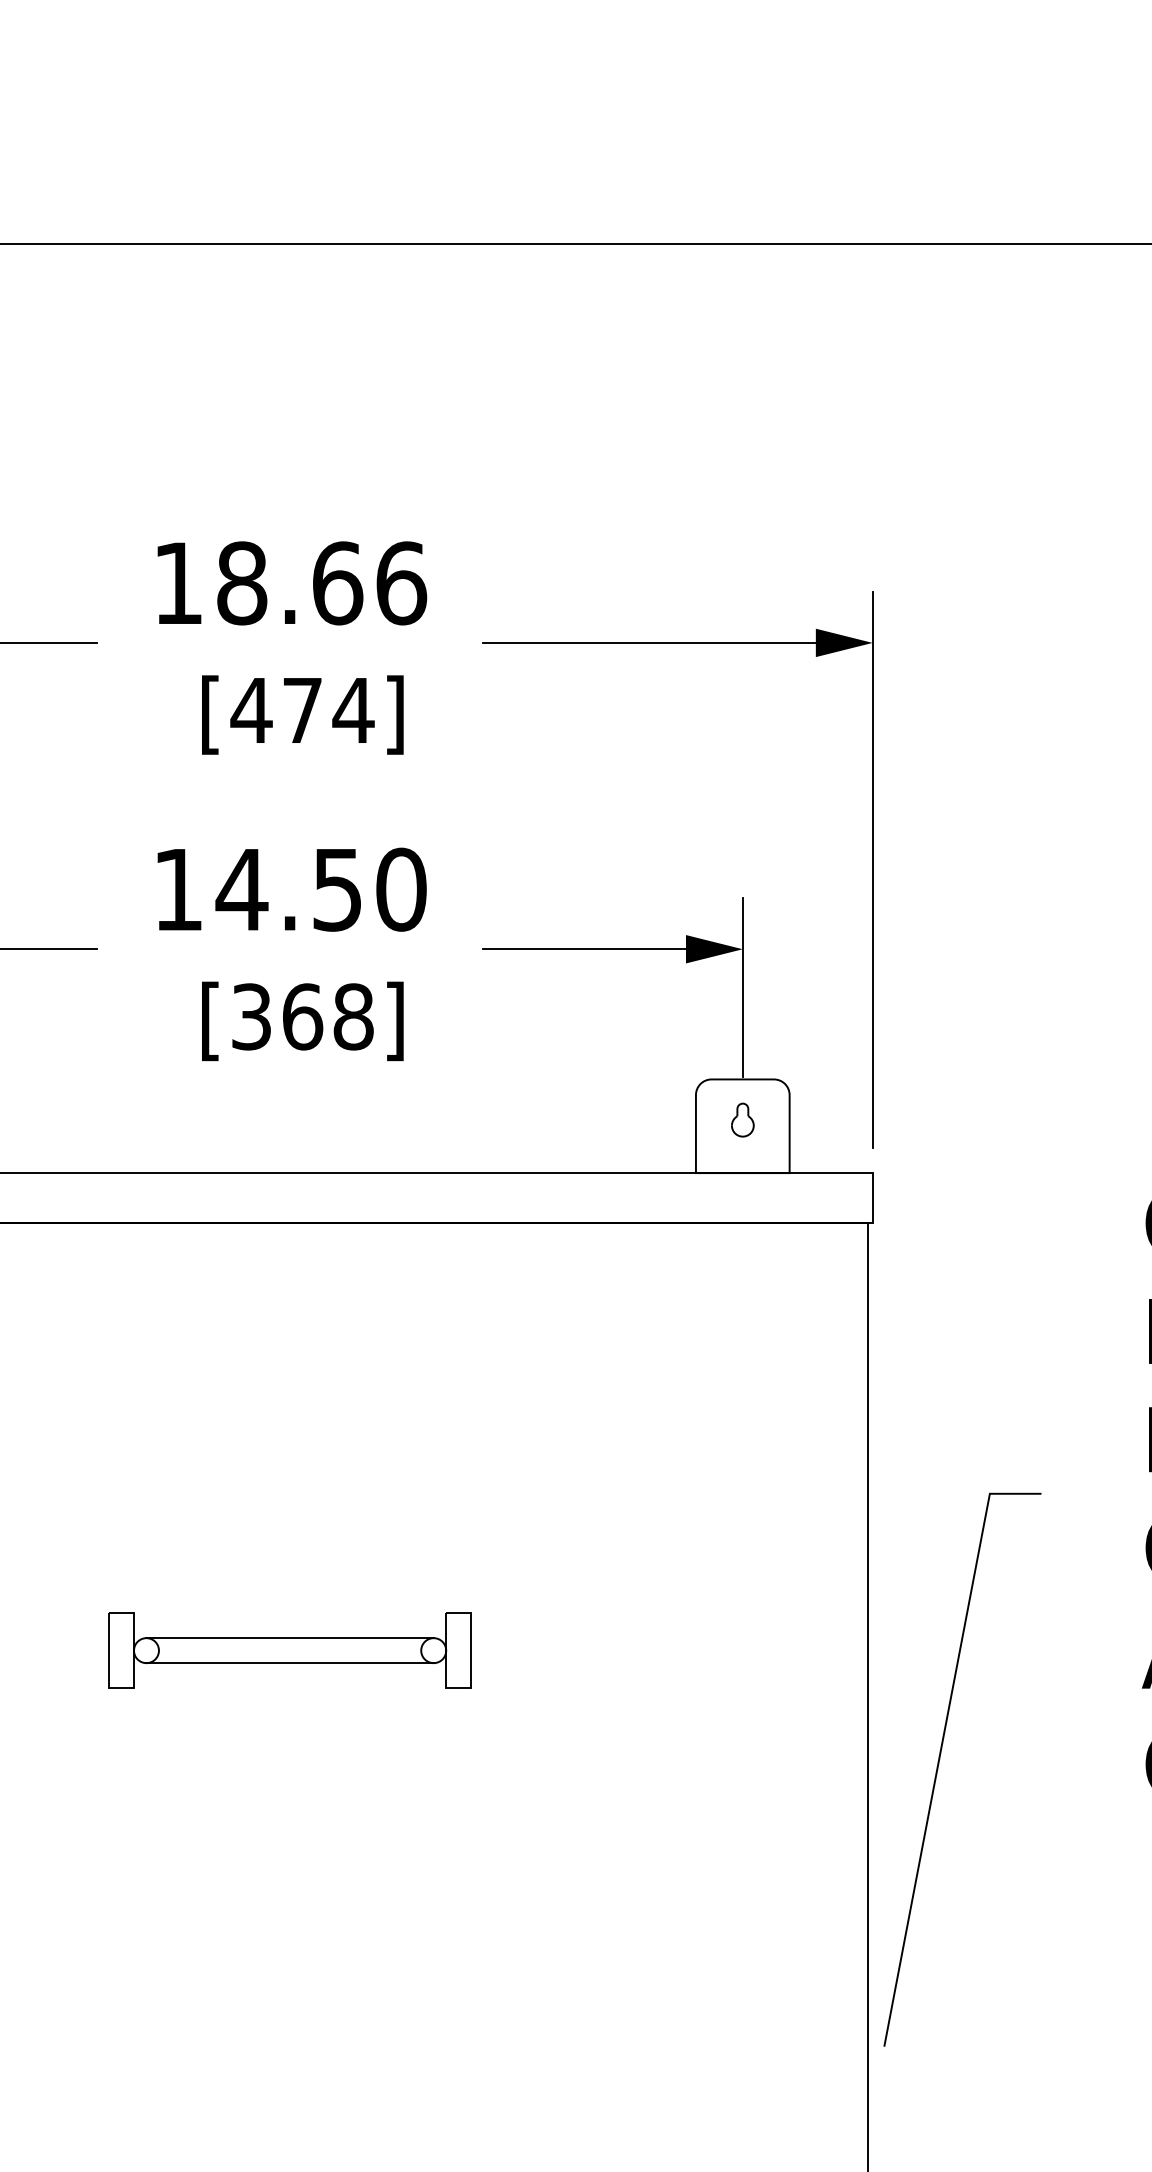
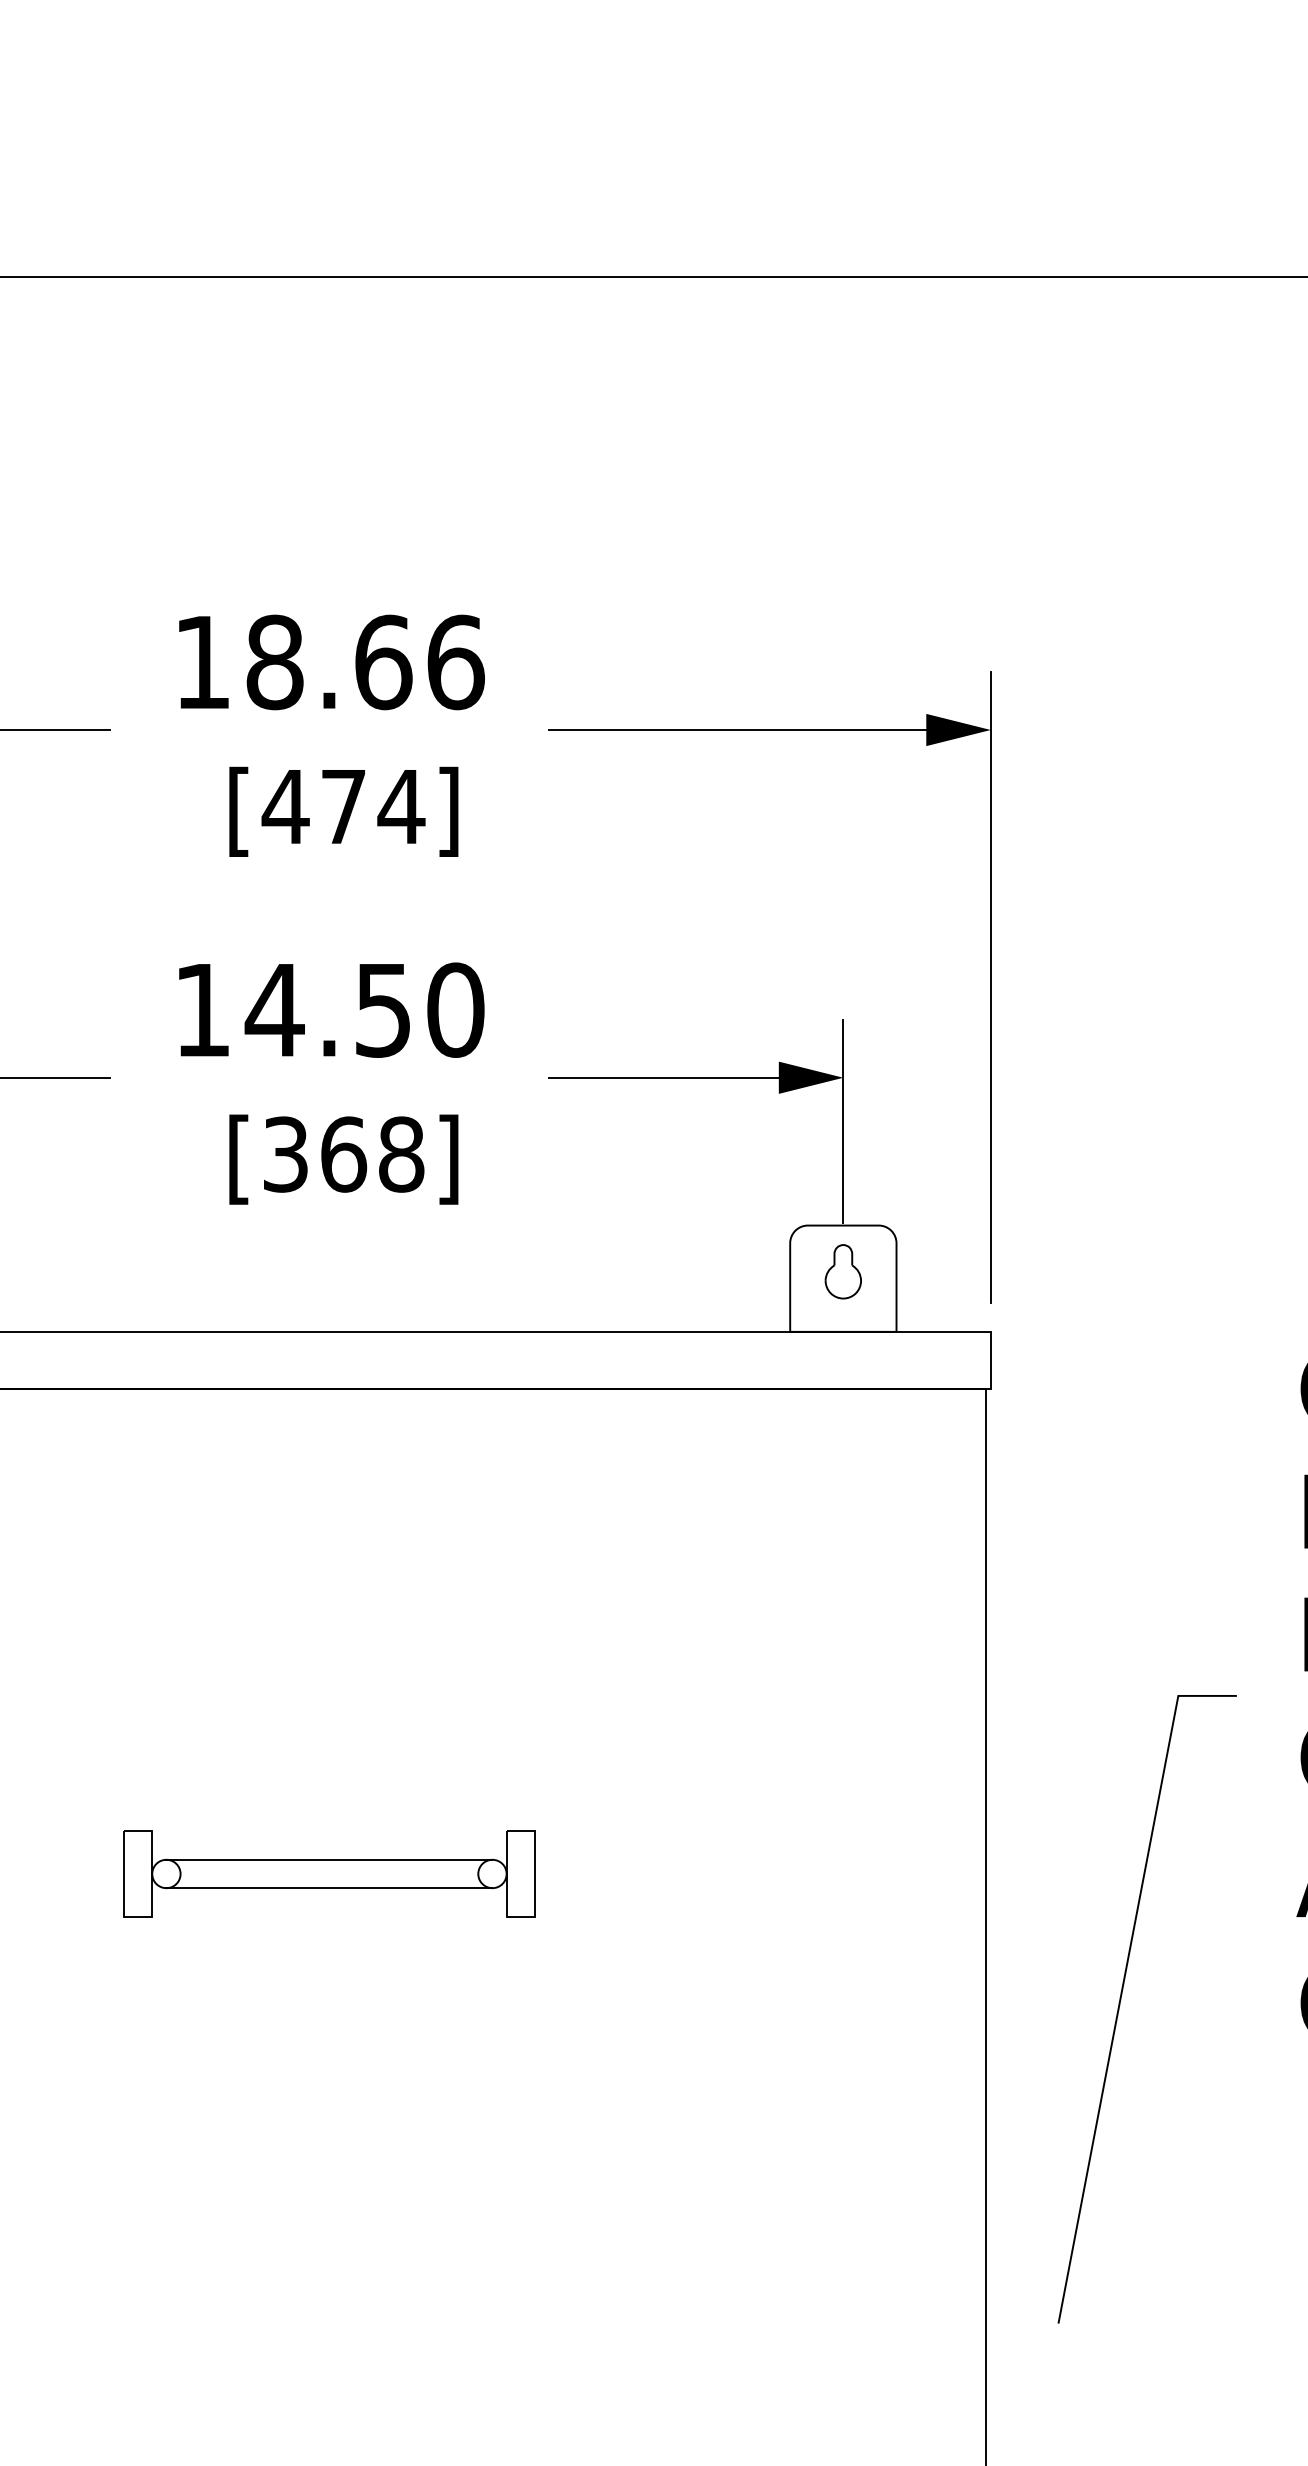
part: (742, 1119) -> (843, 1271), size x1.43
line: (939, 1764) -> (1121, 2003), moved

